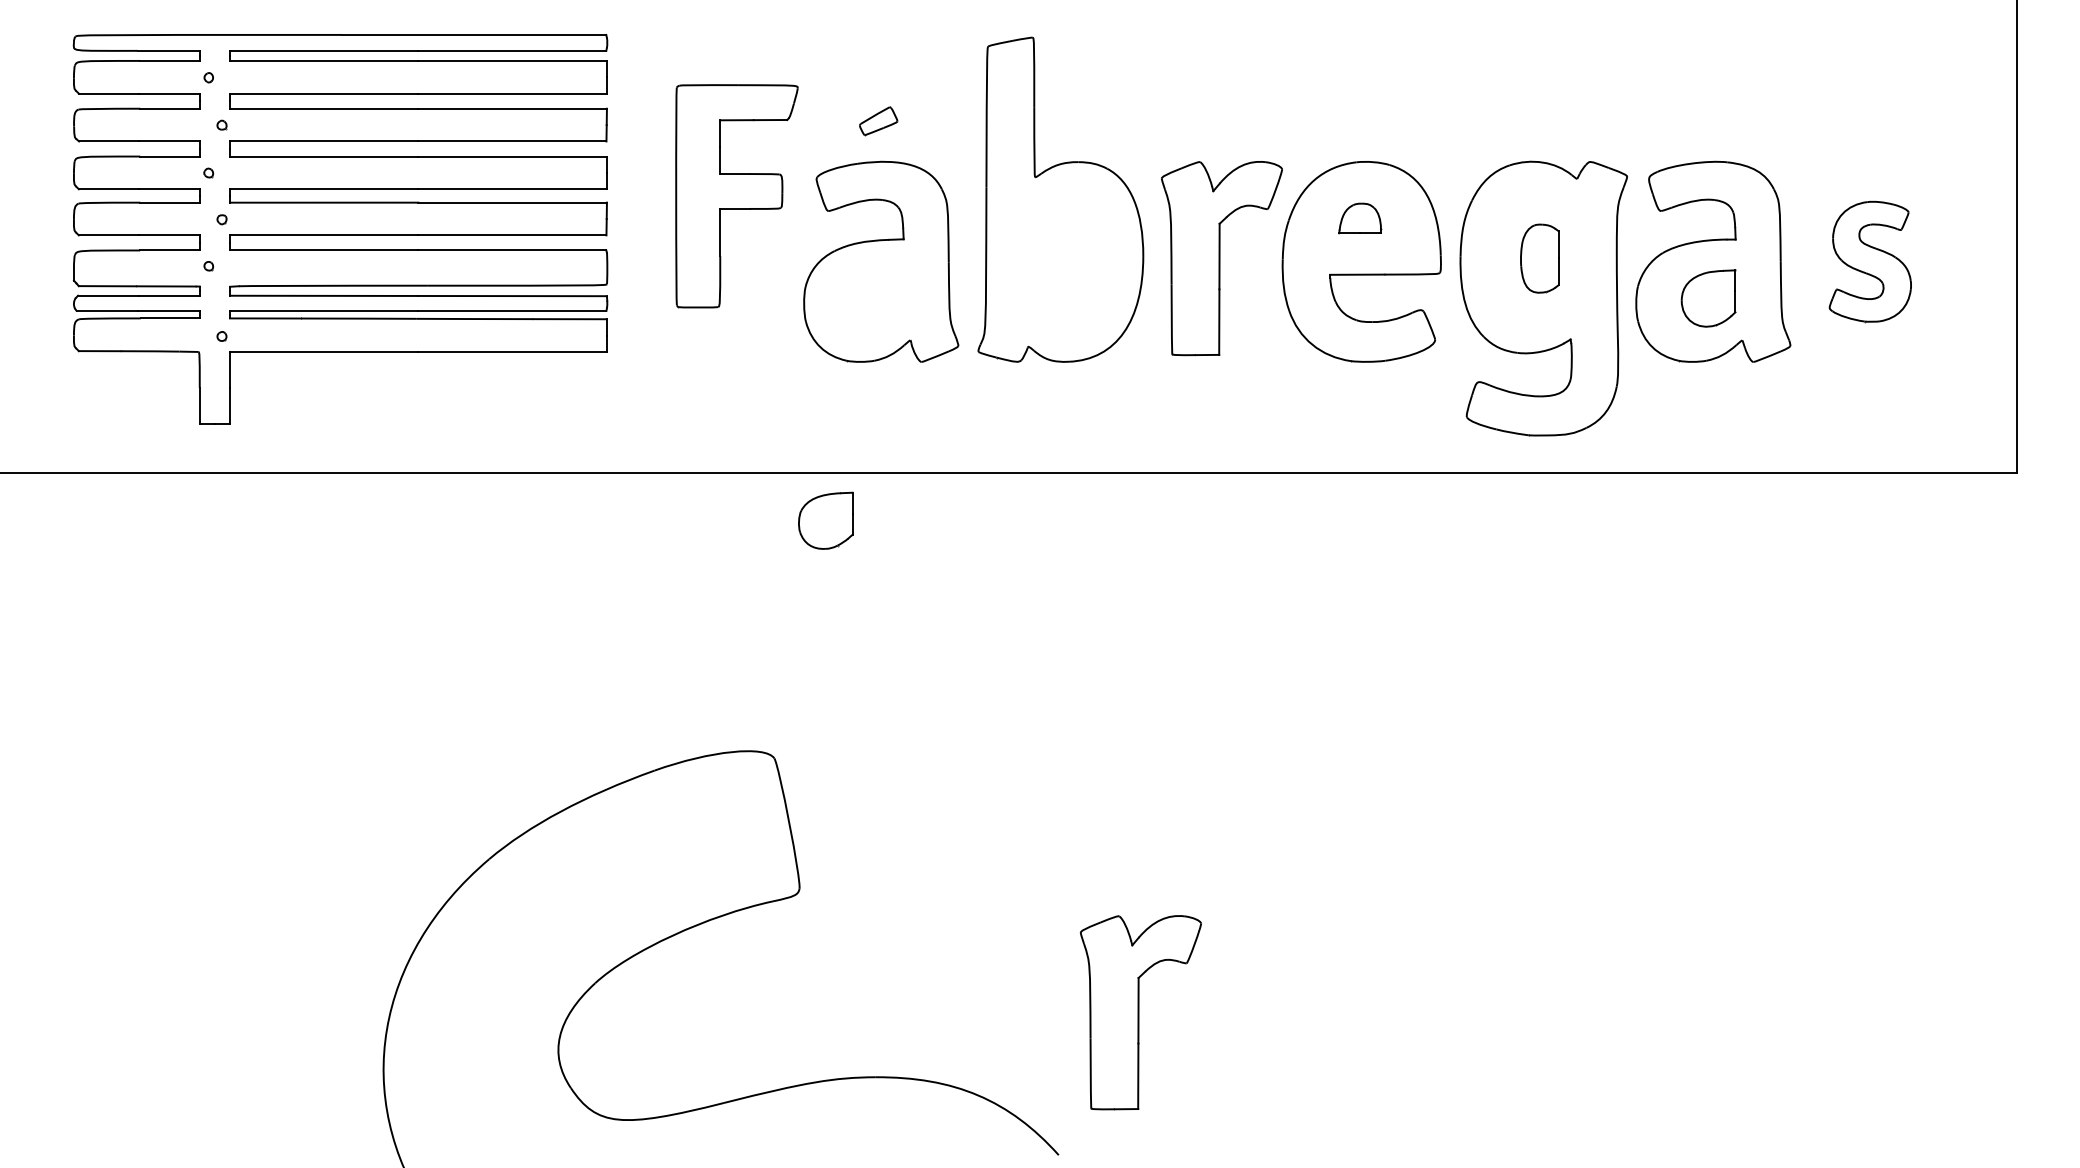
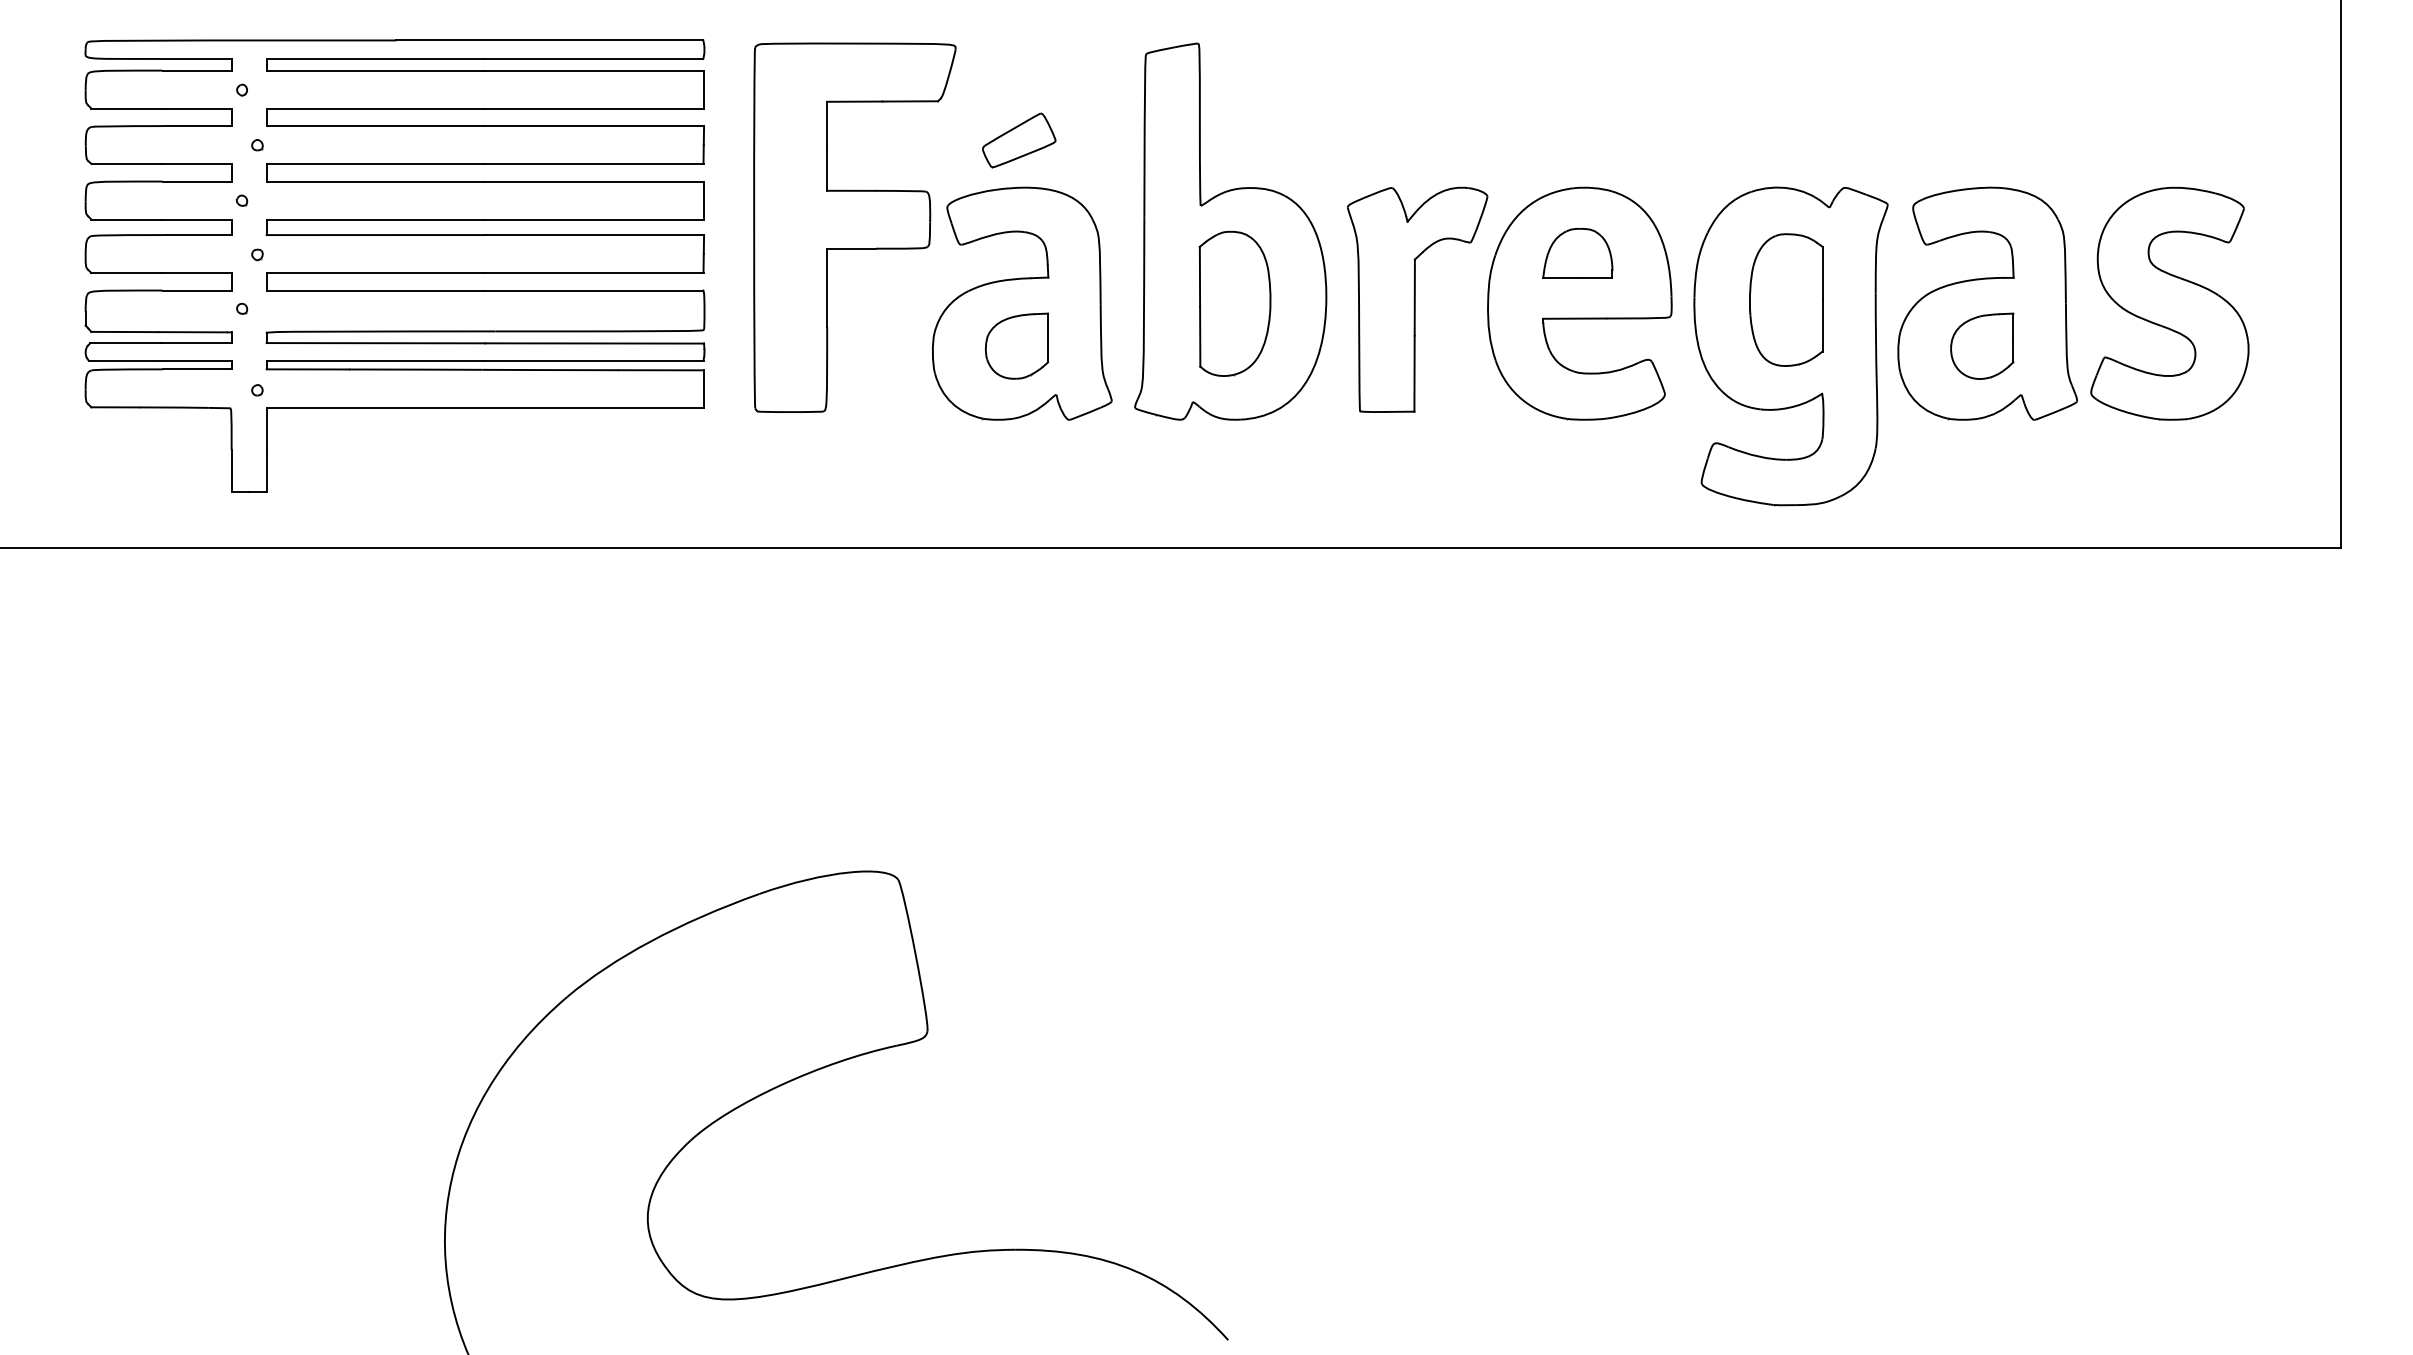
part: (878, 121) -> (1019, 140), size x1.67
part: (736, 196) -> (854, 227), size x1.43
part: (1359, 218) -> (1577, 253), size x1.43
part: (1539, 258) -> (1786, 299), size x1.67
part: (1064, 261) -> (1234, 303), added
part: (1870, 261) -> (2169, 303), size x1.67
part: (826, 520) -> (1017, 345), moved
part: (1140, 1012) -> (1323, 1174), removed

